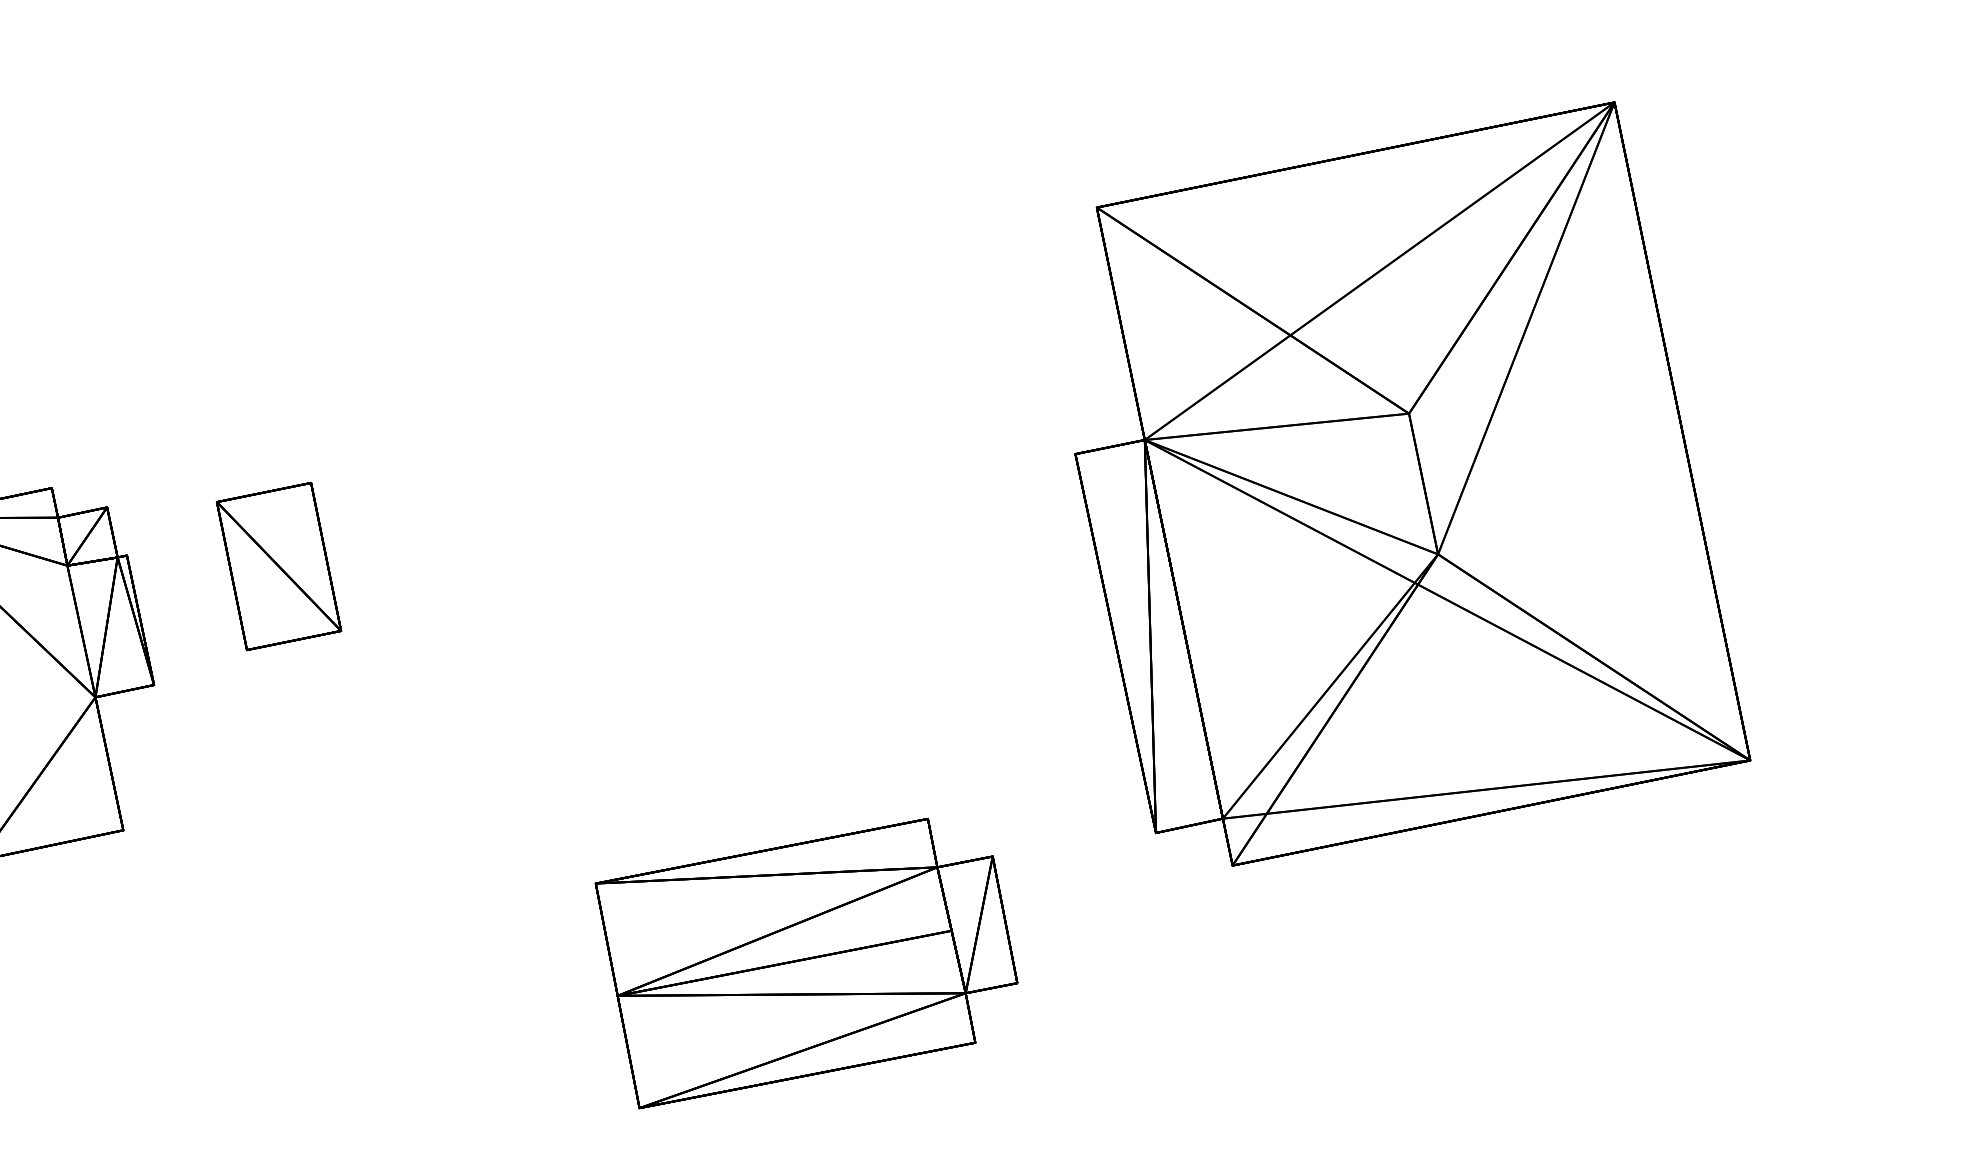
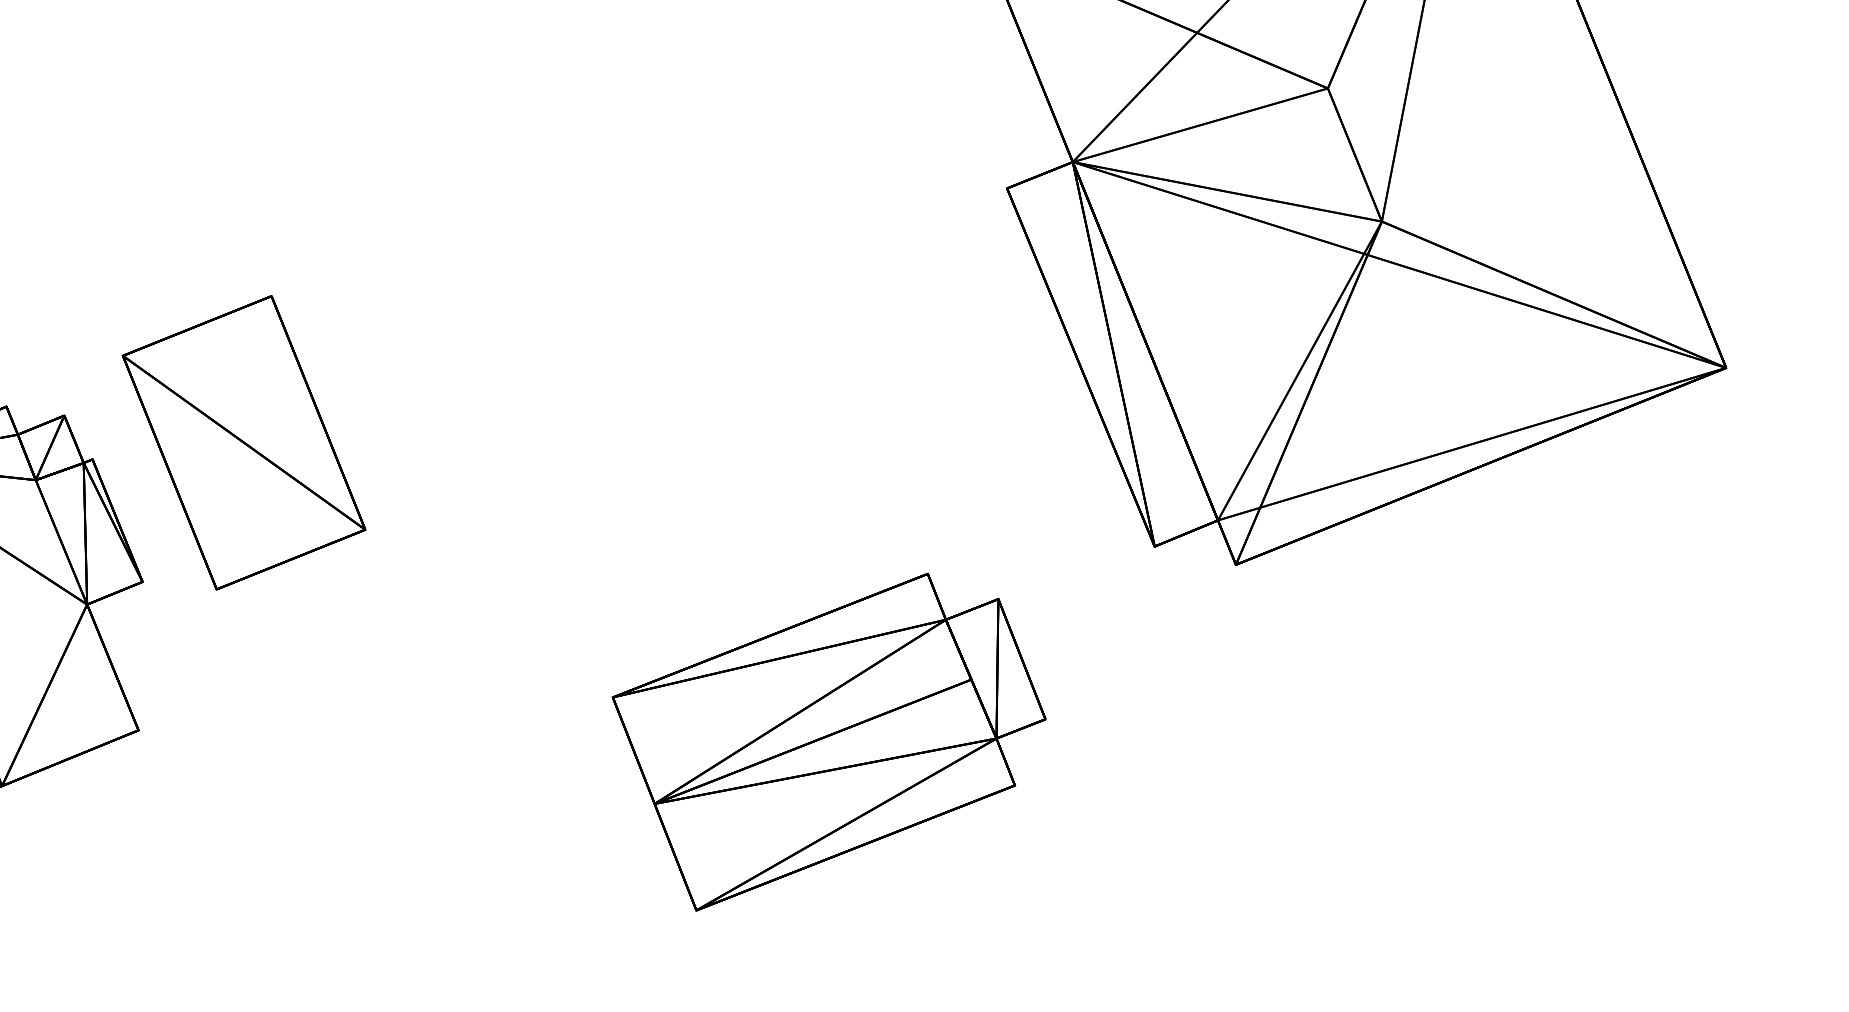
part: (278, 566) -> (243, 442), size x1.67

